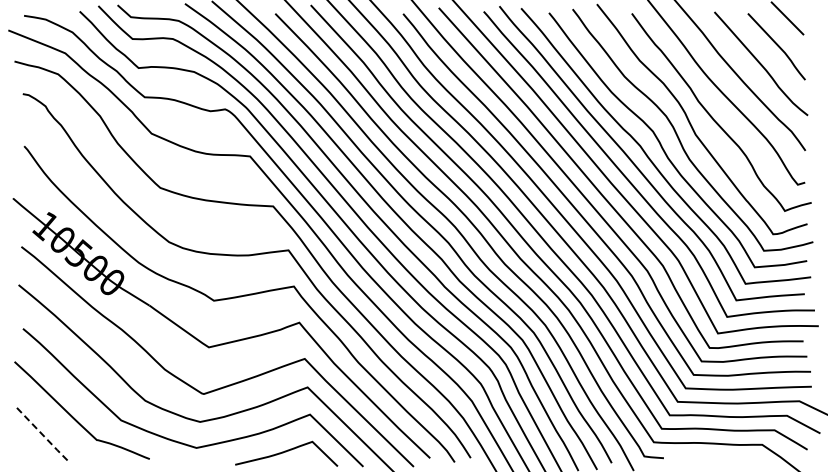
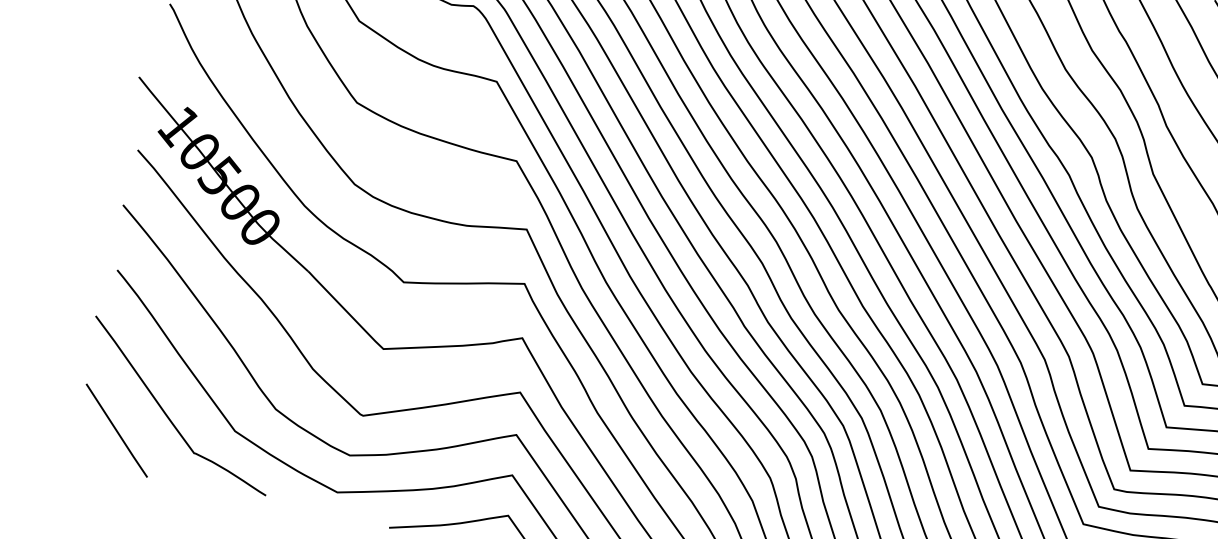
line: (43, 435) -> (117, 431), dashed -> solid

